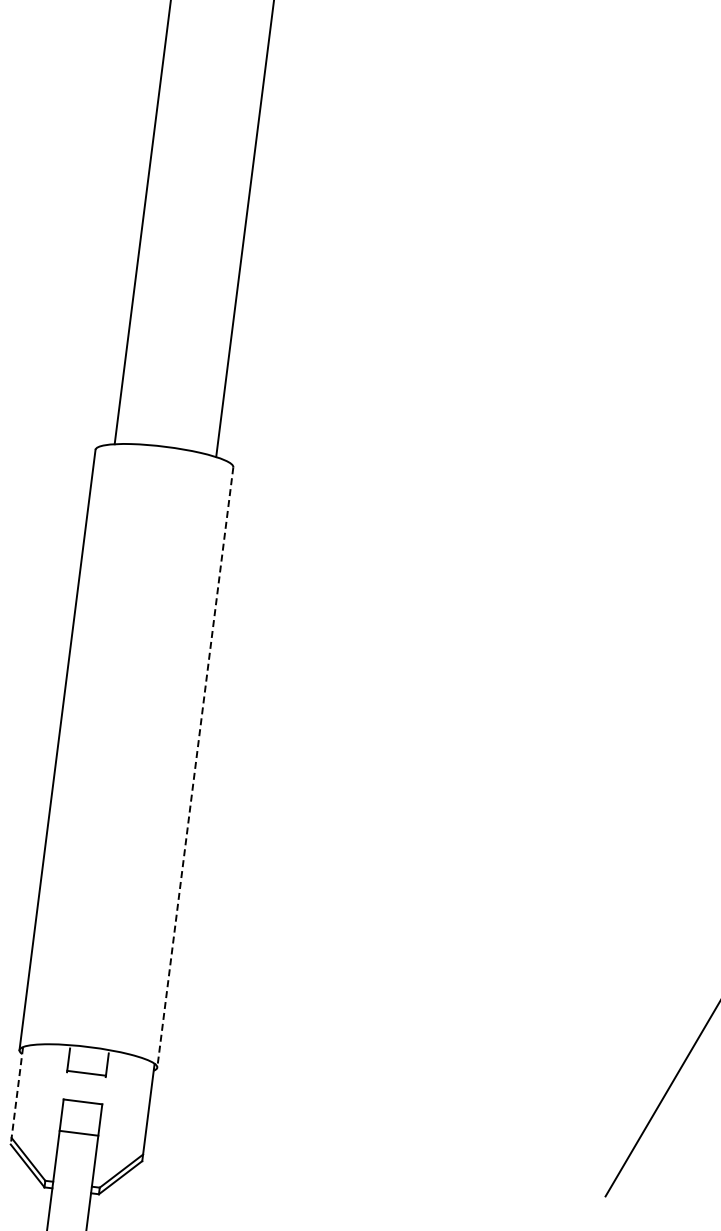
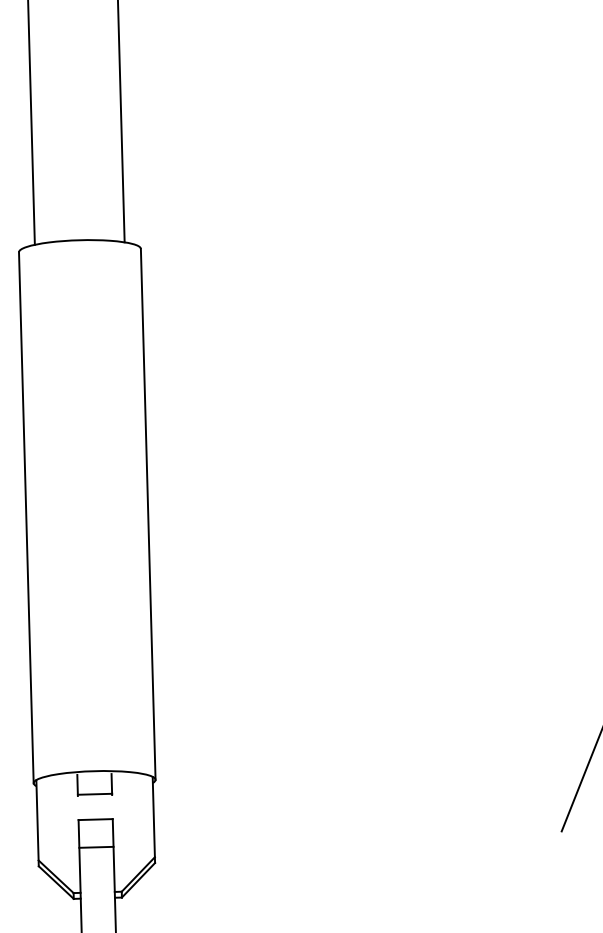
line: (195, 767) -> (148, 514), dashed -> solid
line: (16, 1096) -> (37, 823), dashed -> solid

